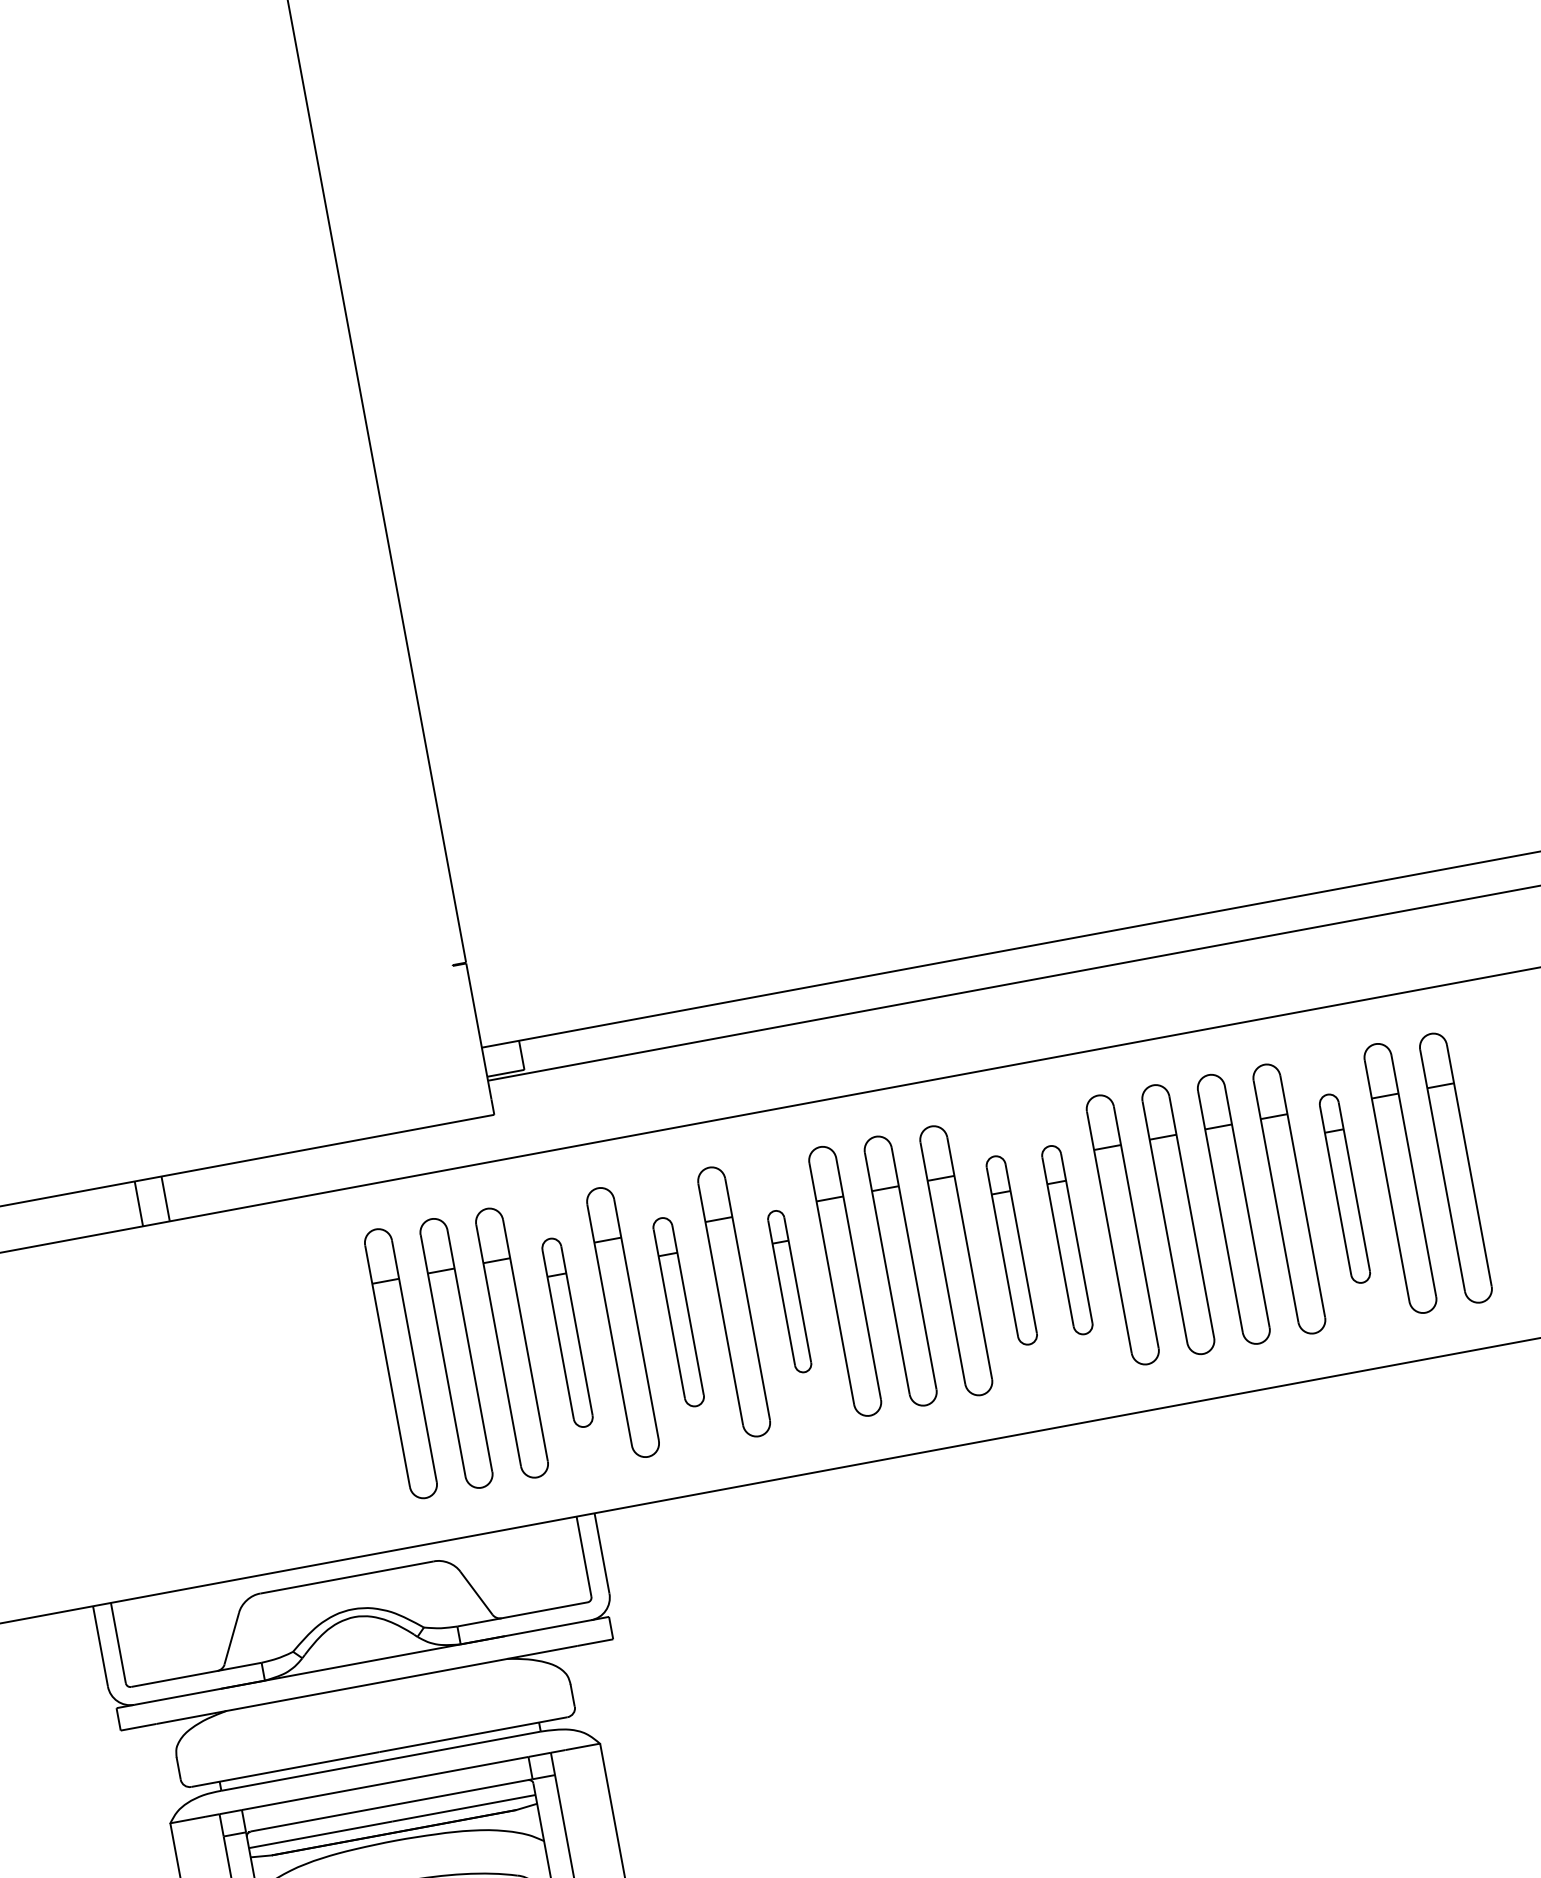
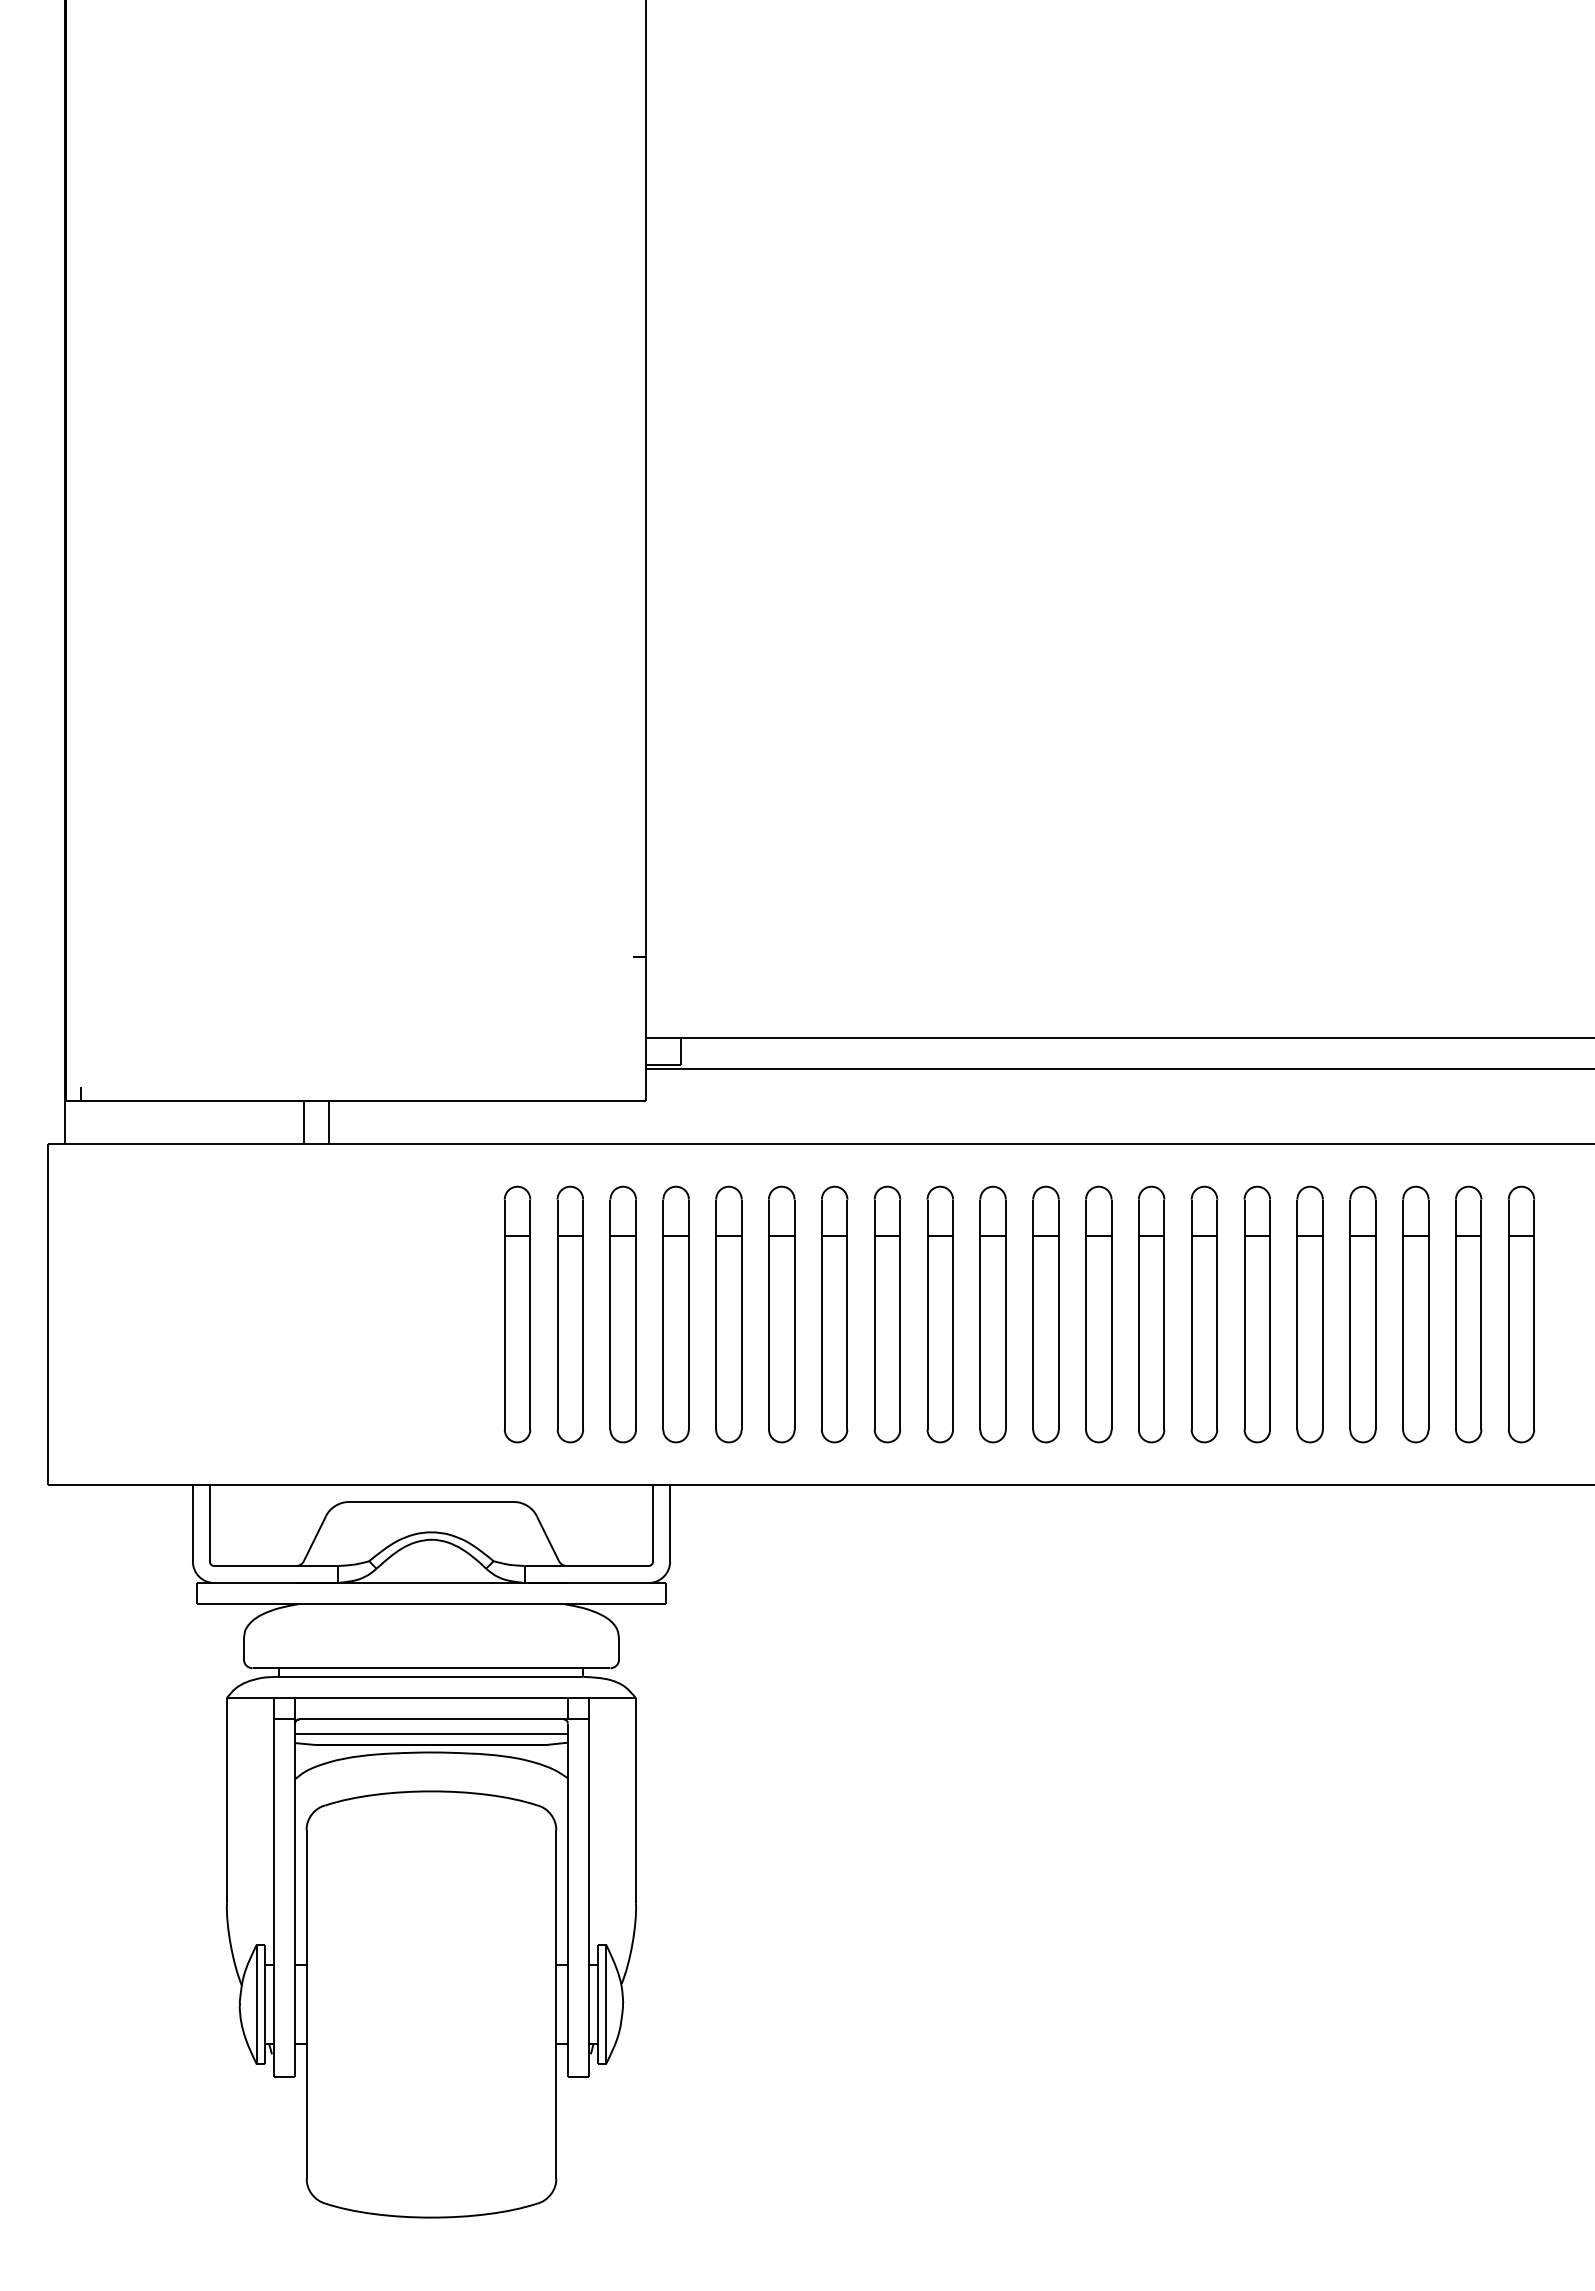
part: (1344, 1188) -> (1415, 1314), size x1.43
part: (1067, 1240) -> (1151, 1314), size x1.43
part: (1011, 1250) -> (1098, 1314), size x1.43
part: (789, 1291) -> (887, 1314), size x1.67
part: (678, 1312) -> (781, 1314), size x1.43
part: (566, 1332) -> (675, 1314), size x1.43

